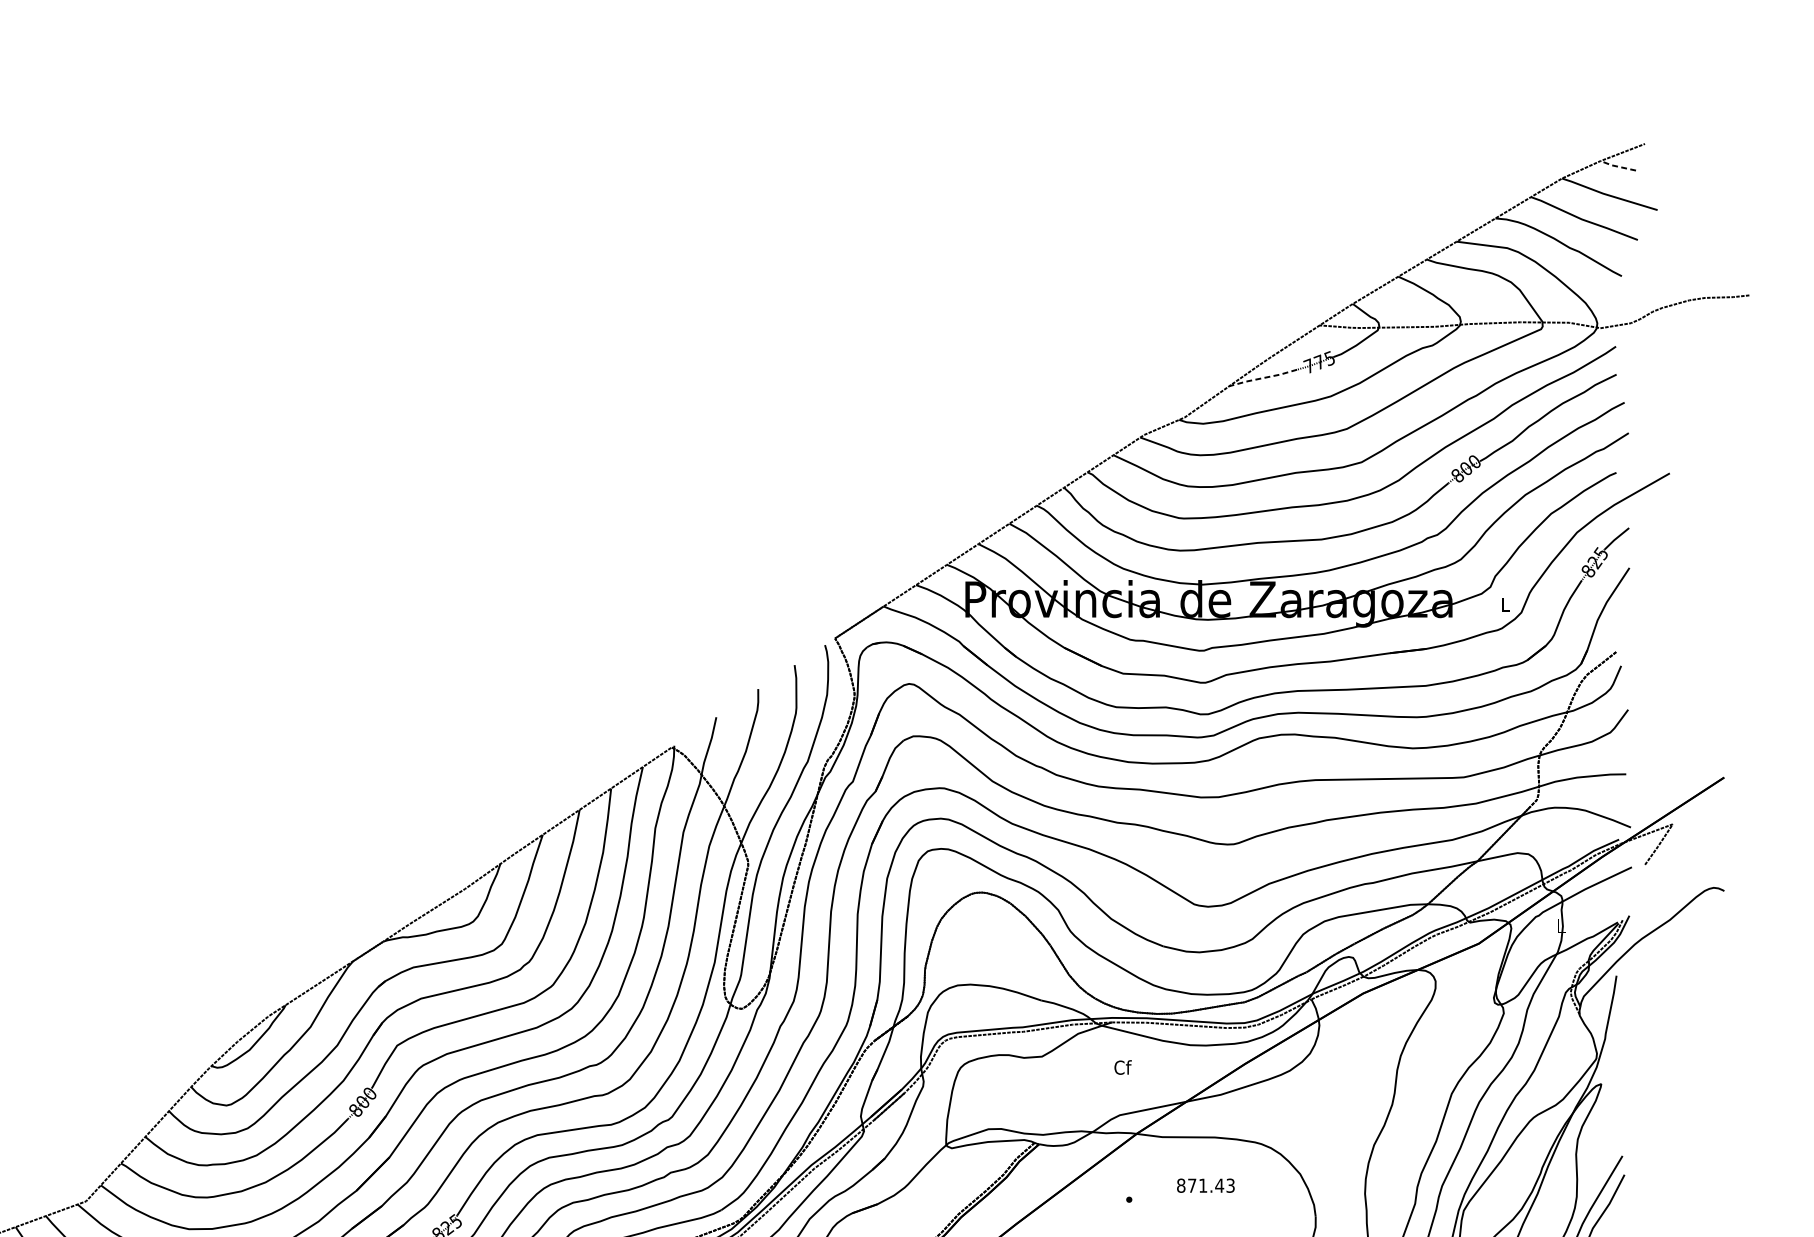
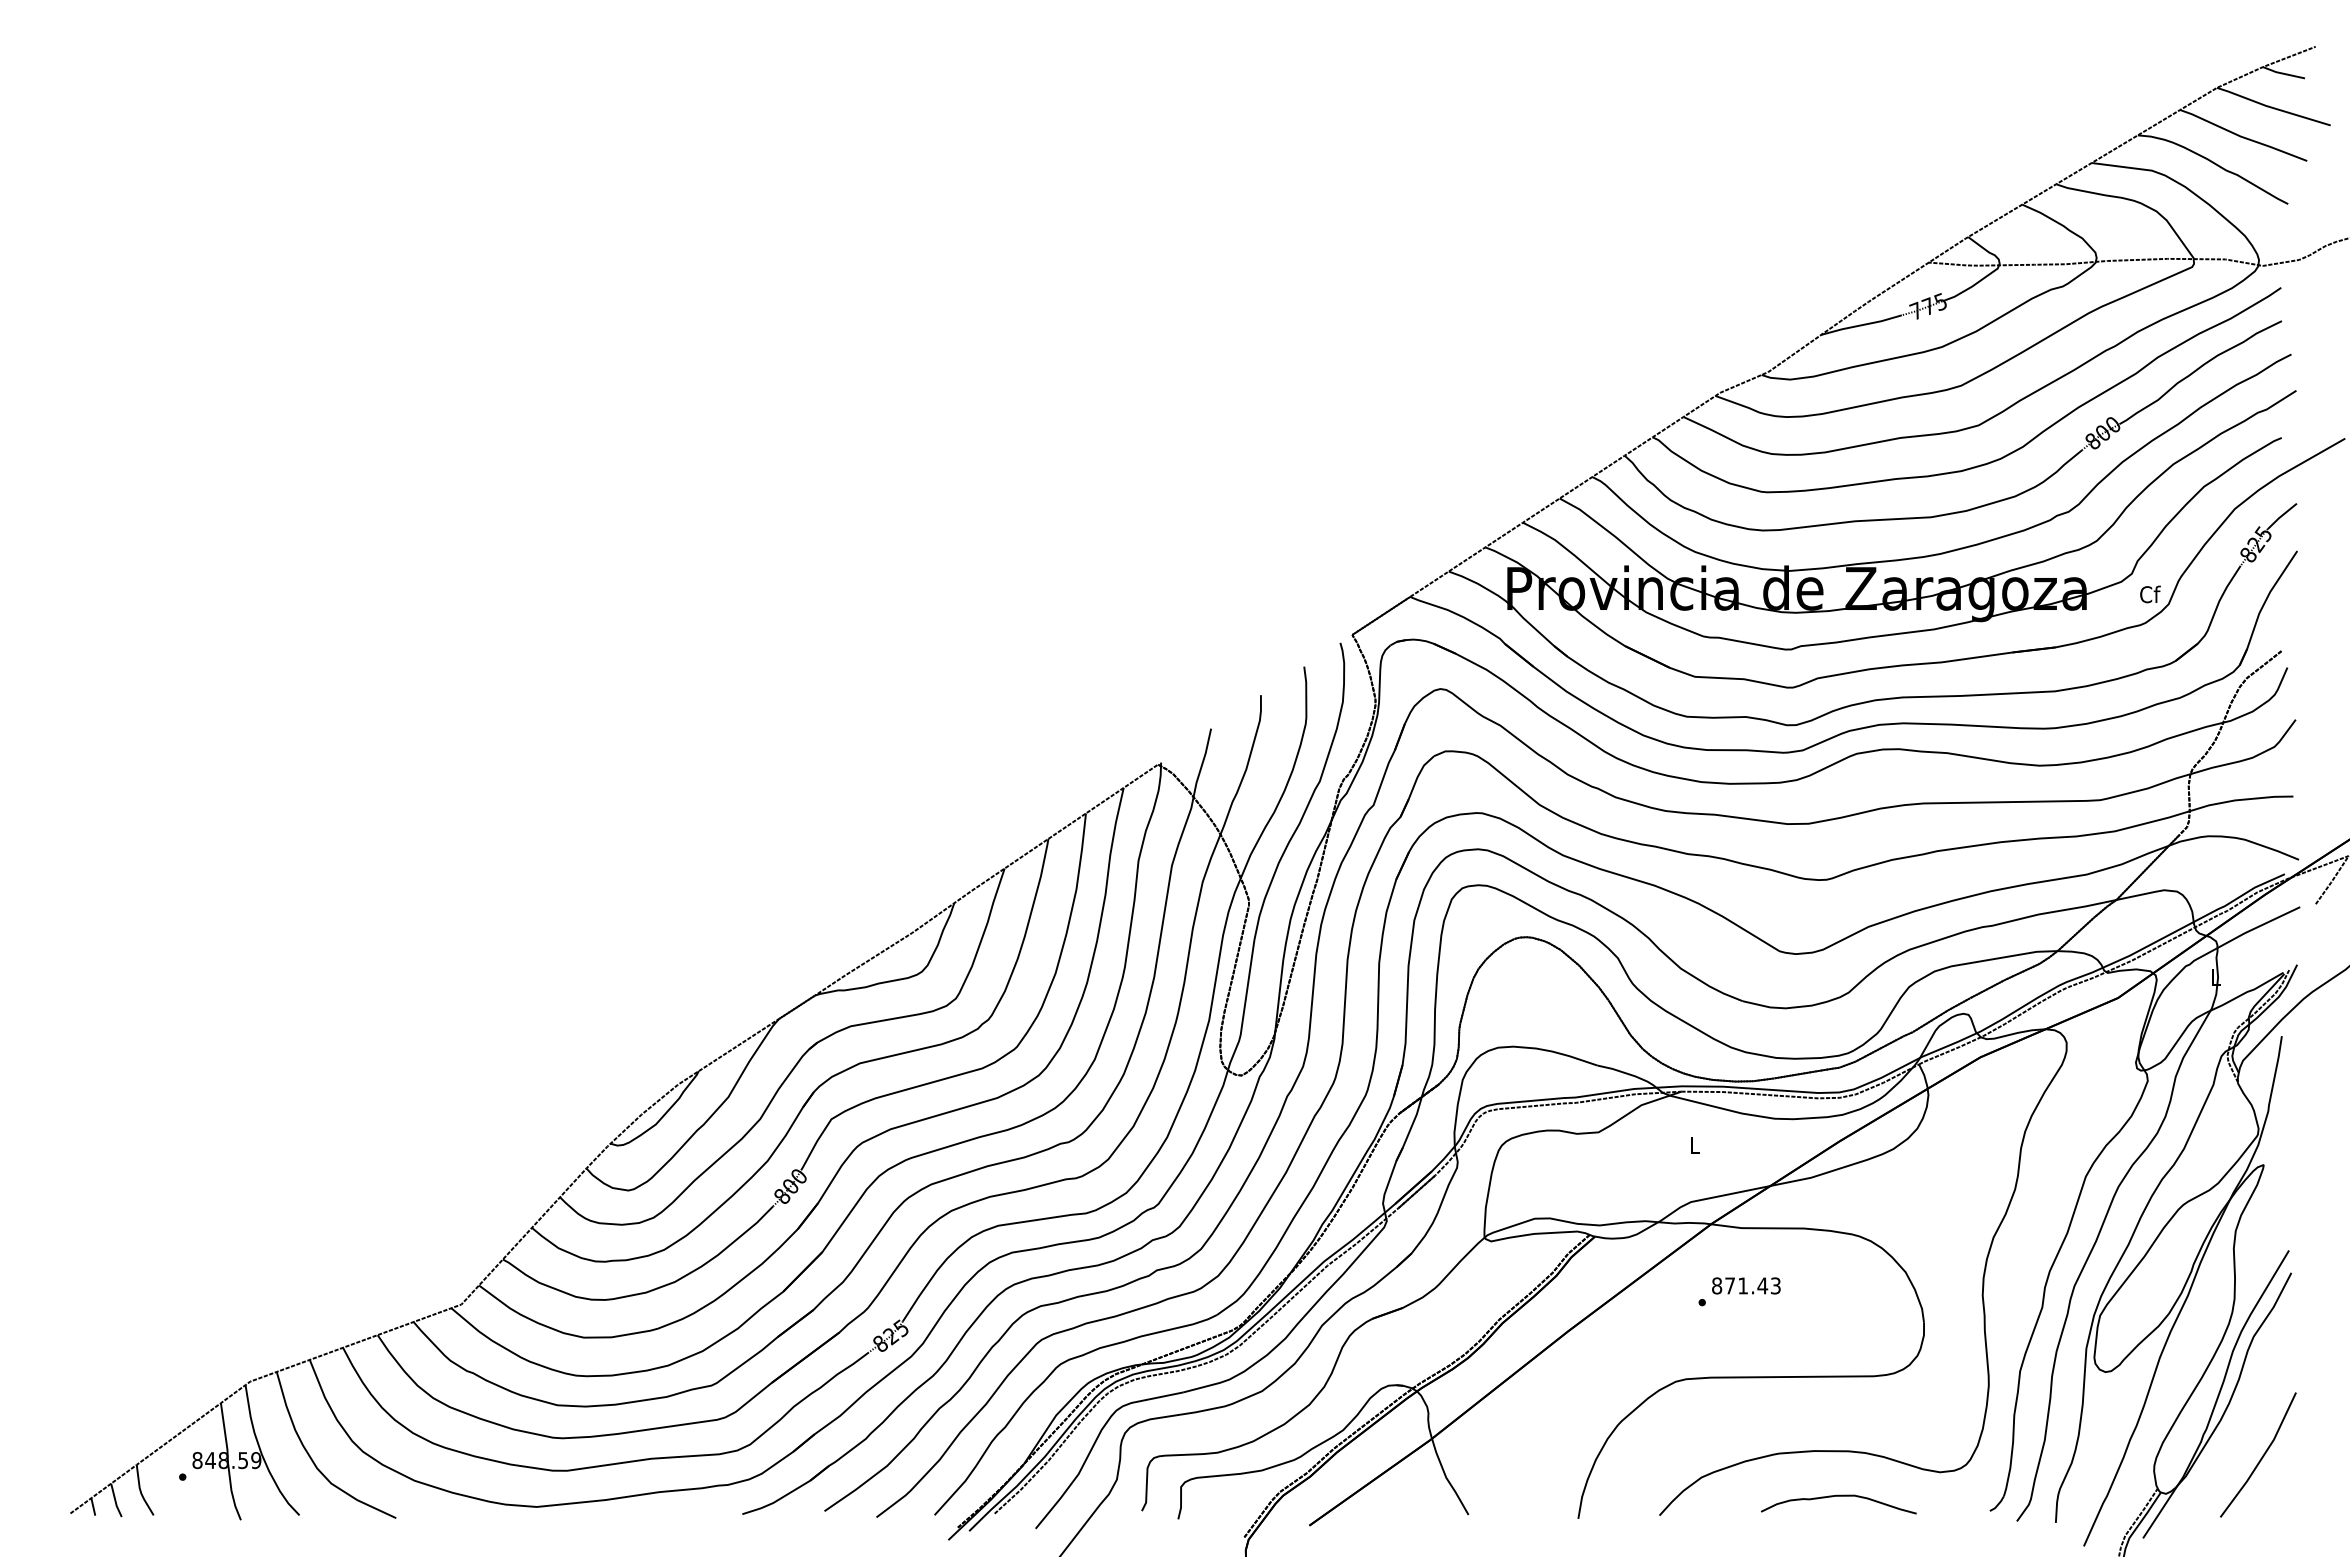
line: (1617, 166) -> (2282, 73), dashed -> solid
line: (1263, 378) -> (1861, 325), dashed -> solid
text: (1506, 604) -> (2150, 594), L -> Cf
text: (1122, 1067) -> (1694, 1145), Cf -> L
text: (1205, 1185) -> (1746, 1285), moved

